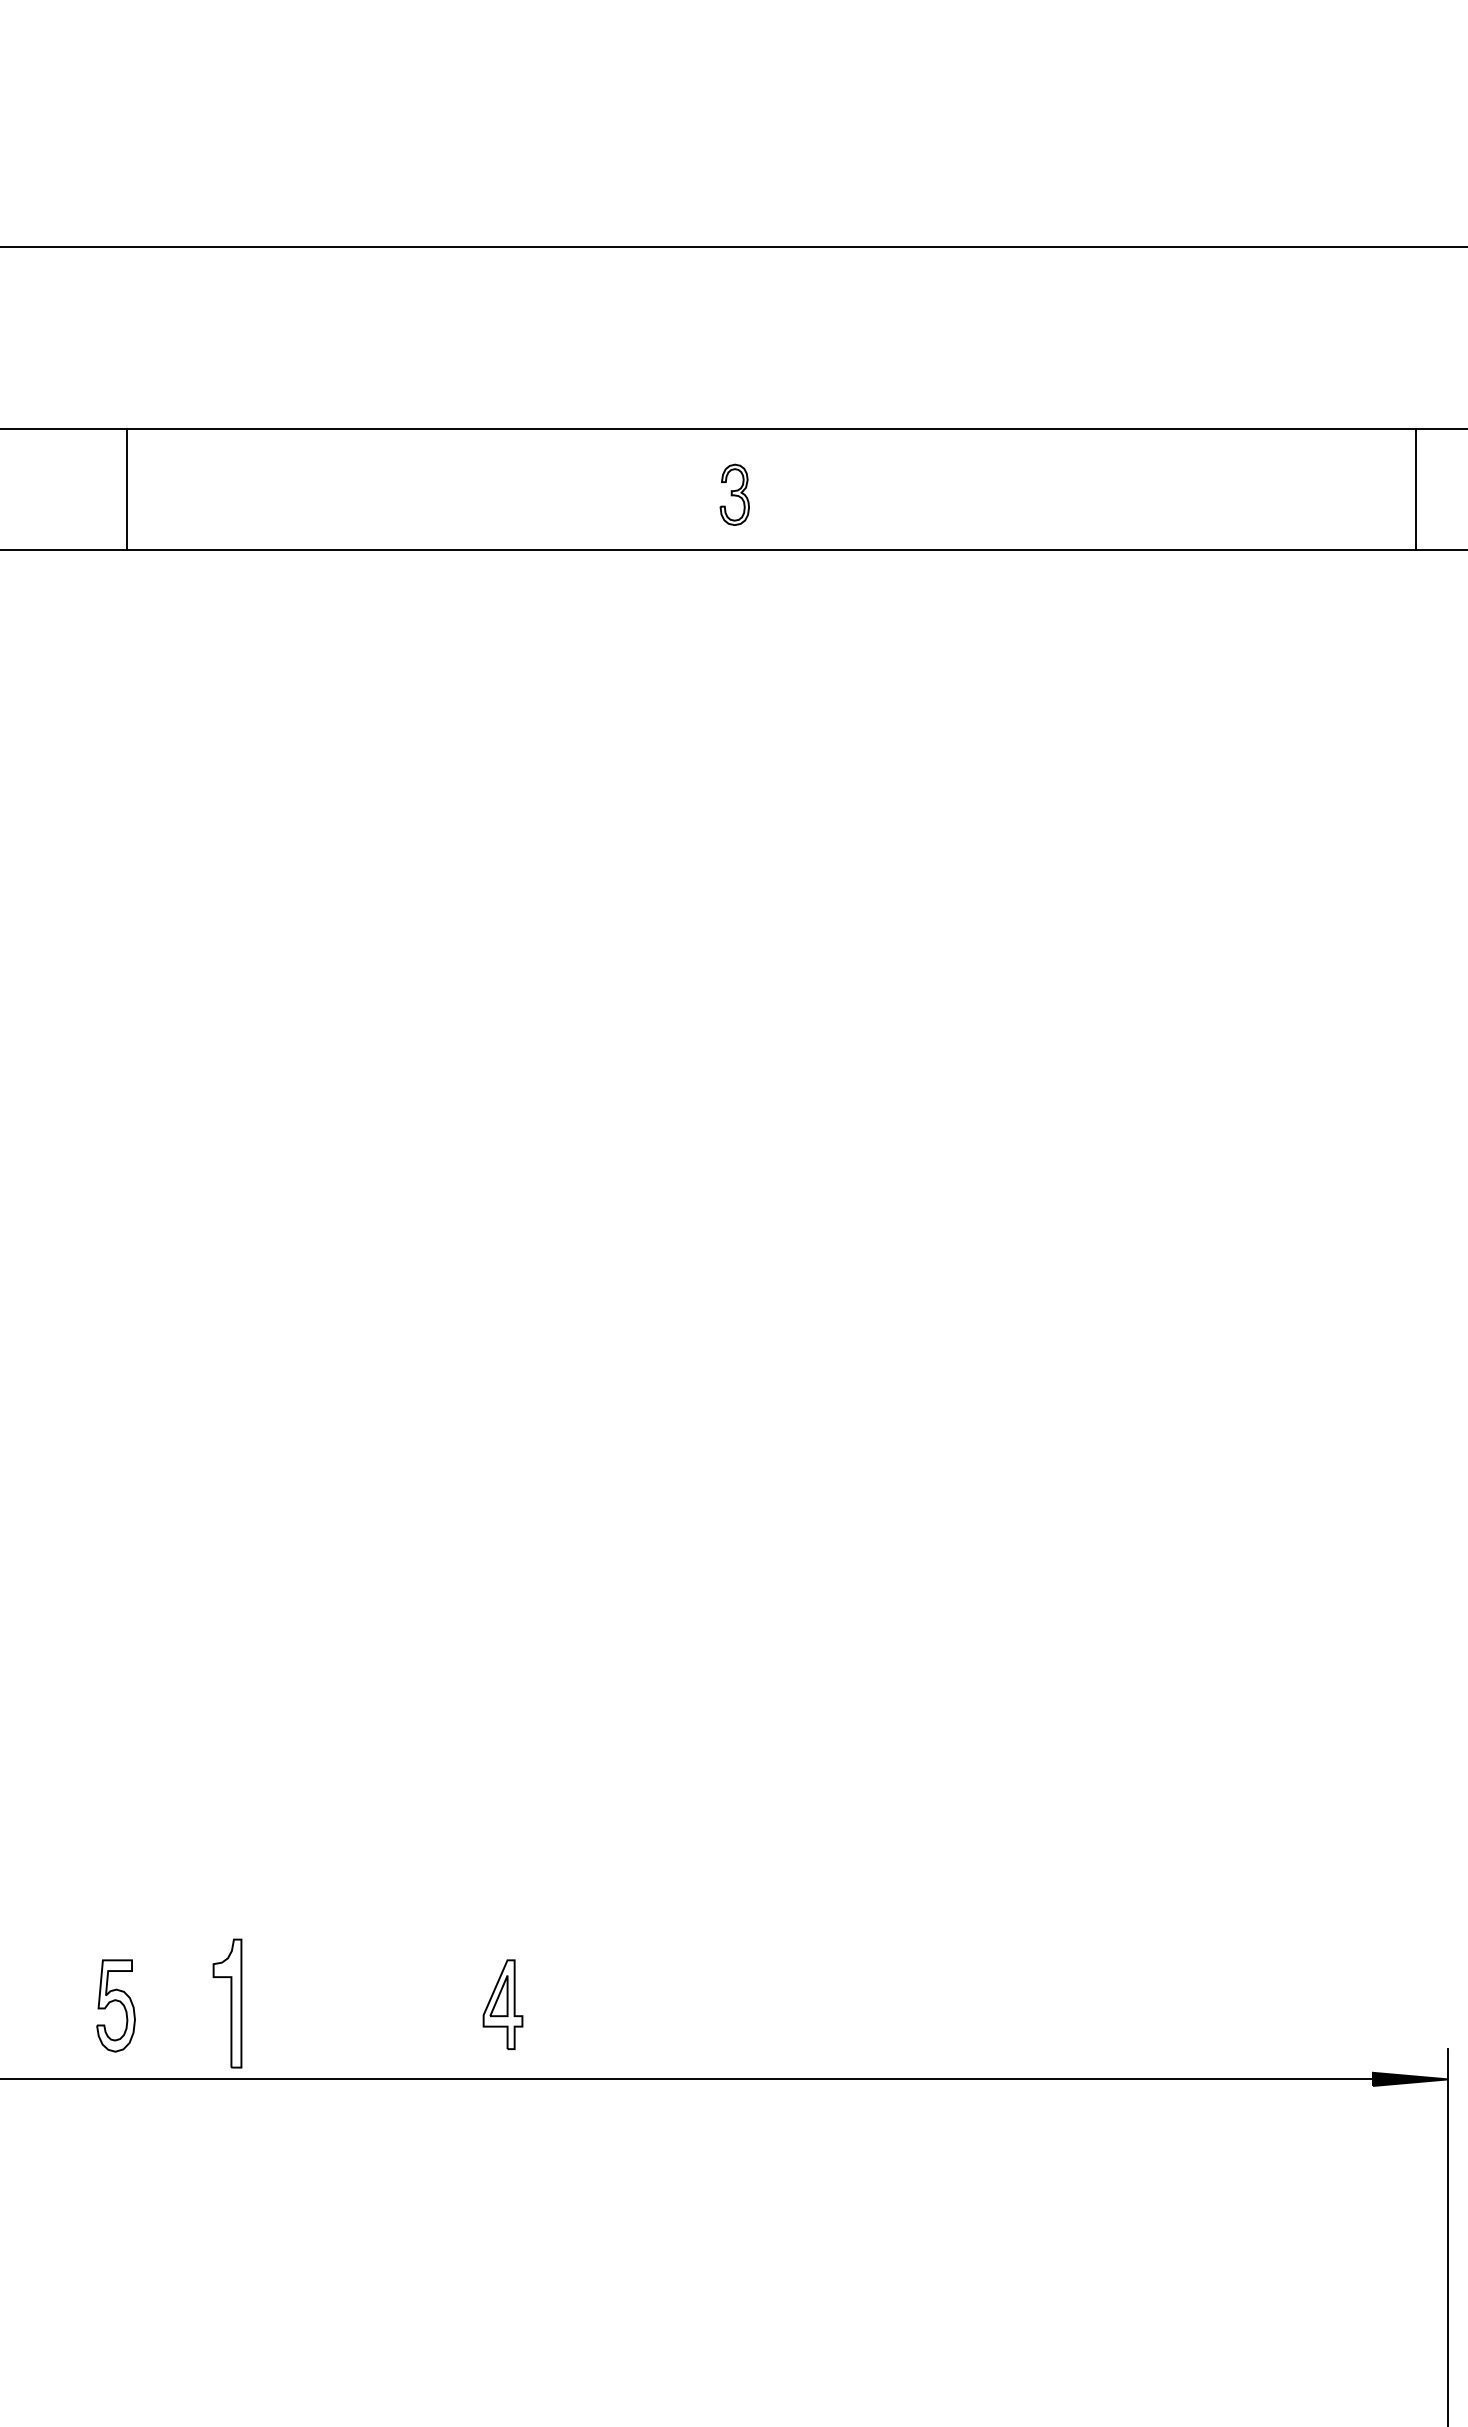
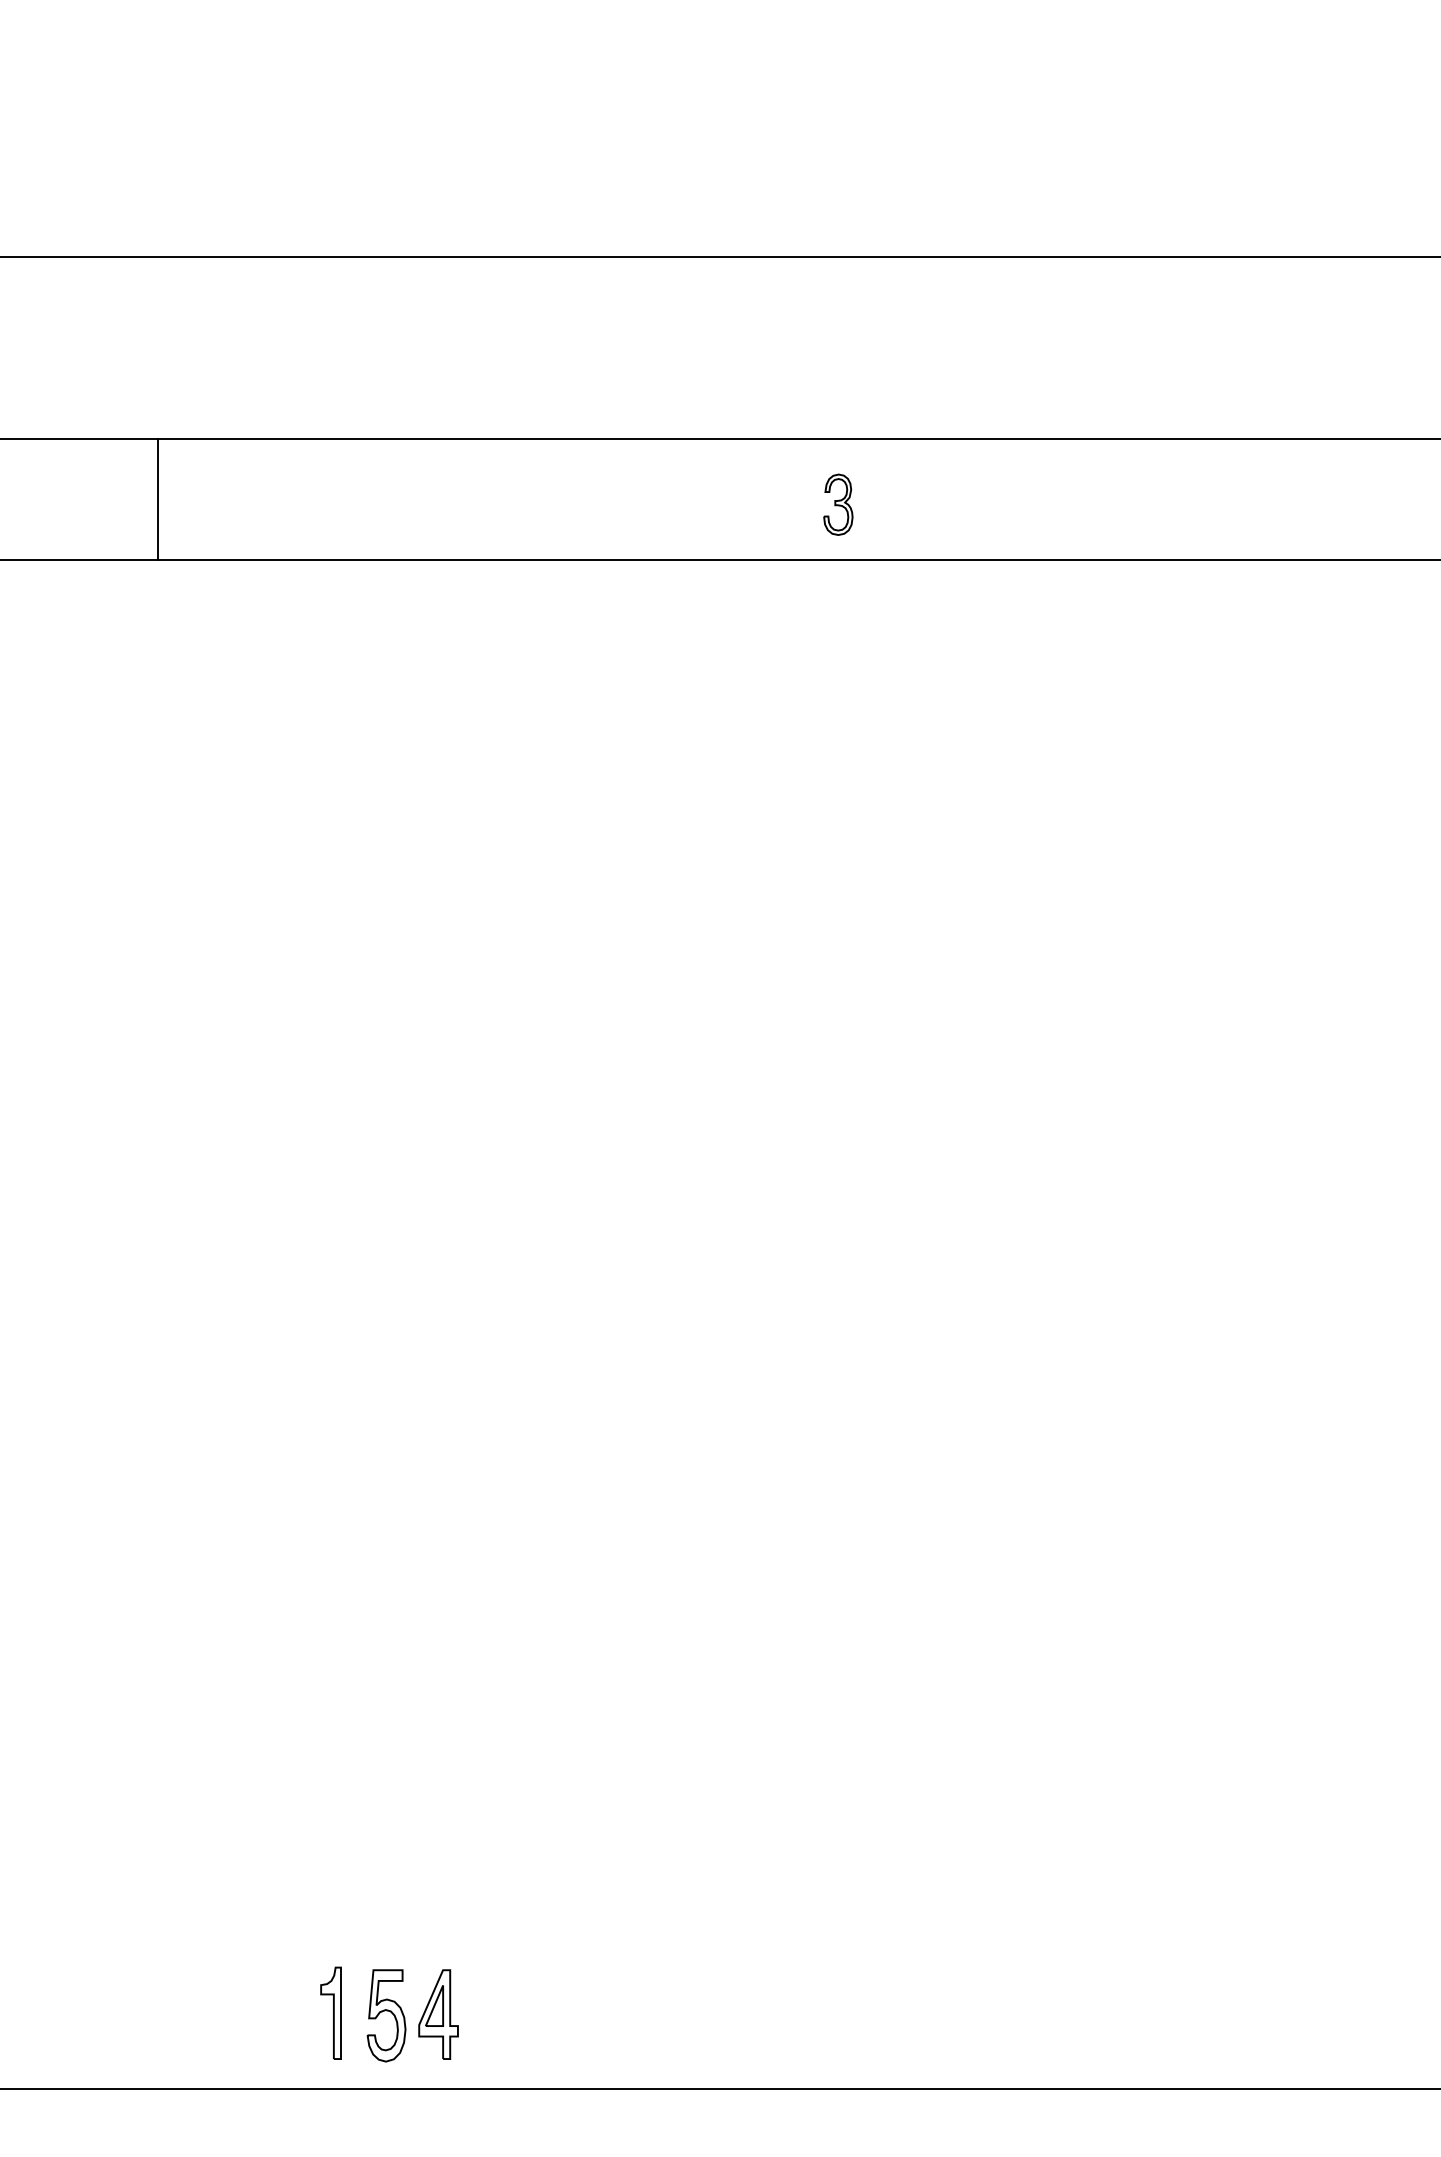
line: (127, 488) -> (158, 498), moved
part: (227, 2002) -> (331, 2012), size x0.71
part: (502, 2004) -> (438, 2014), moved
part: (115, 2005) -> (386, 2015), moved

